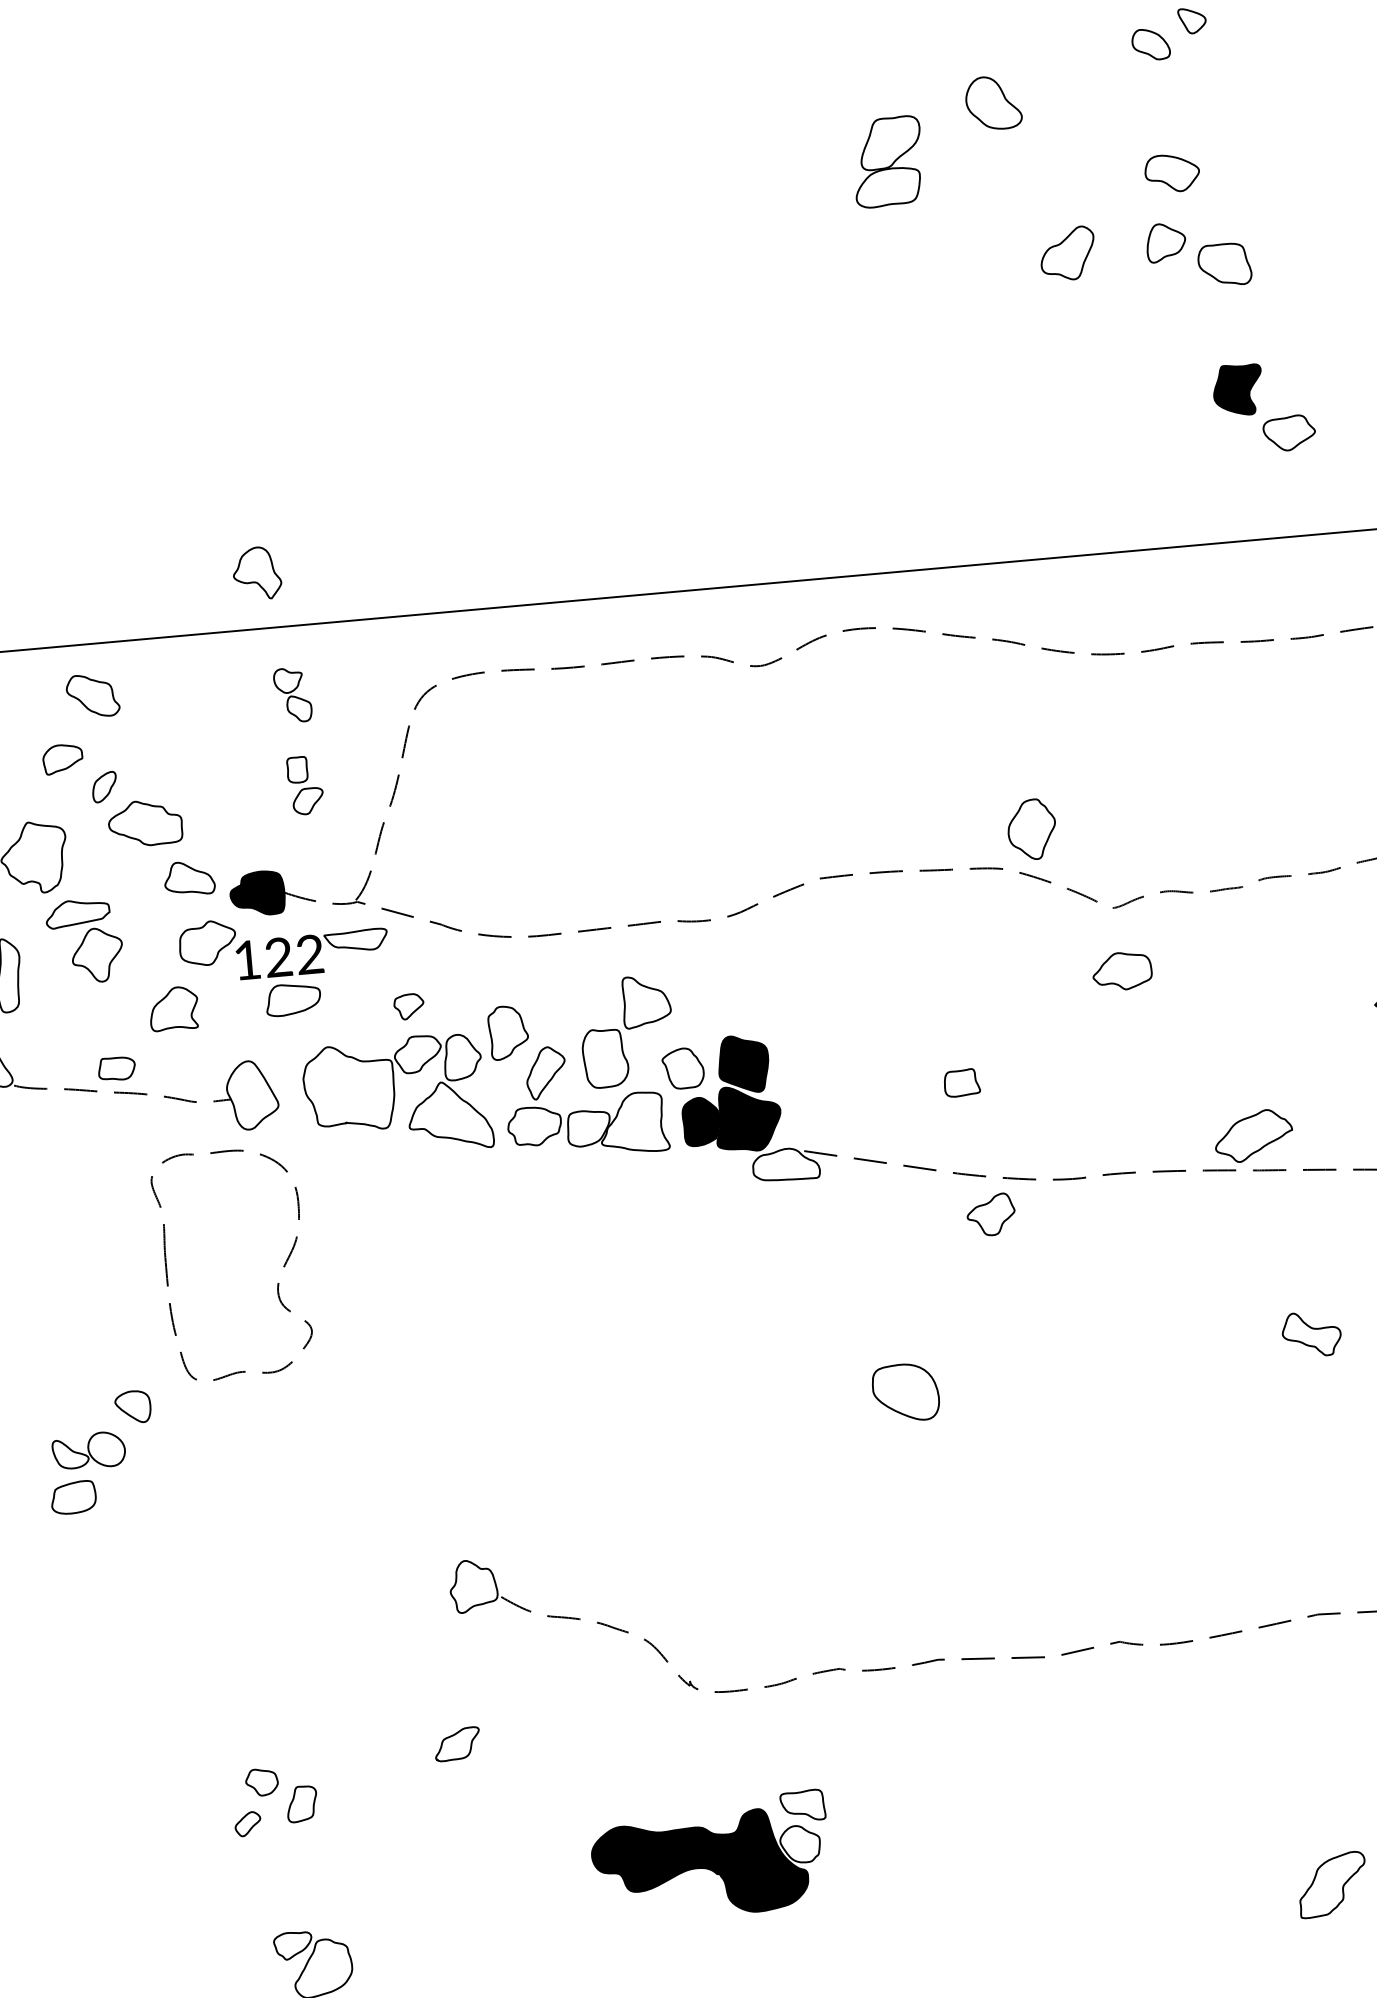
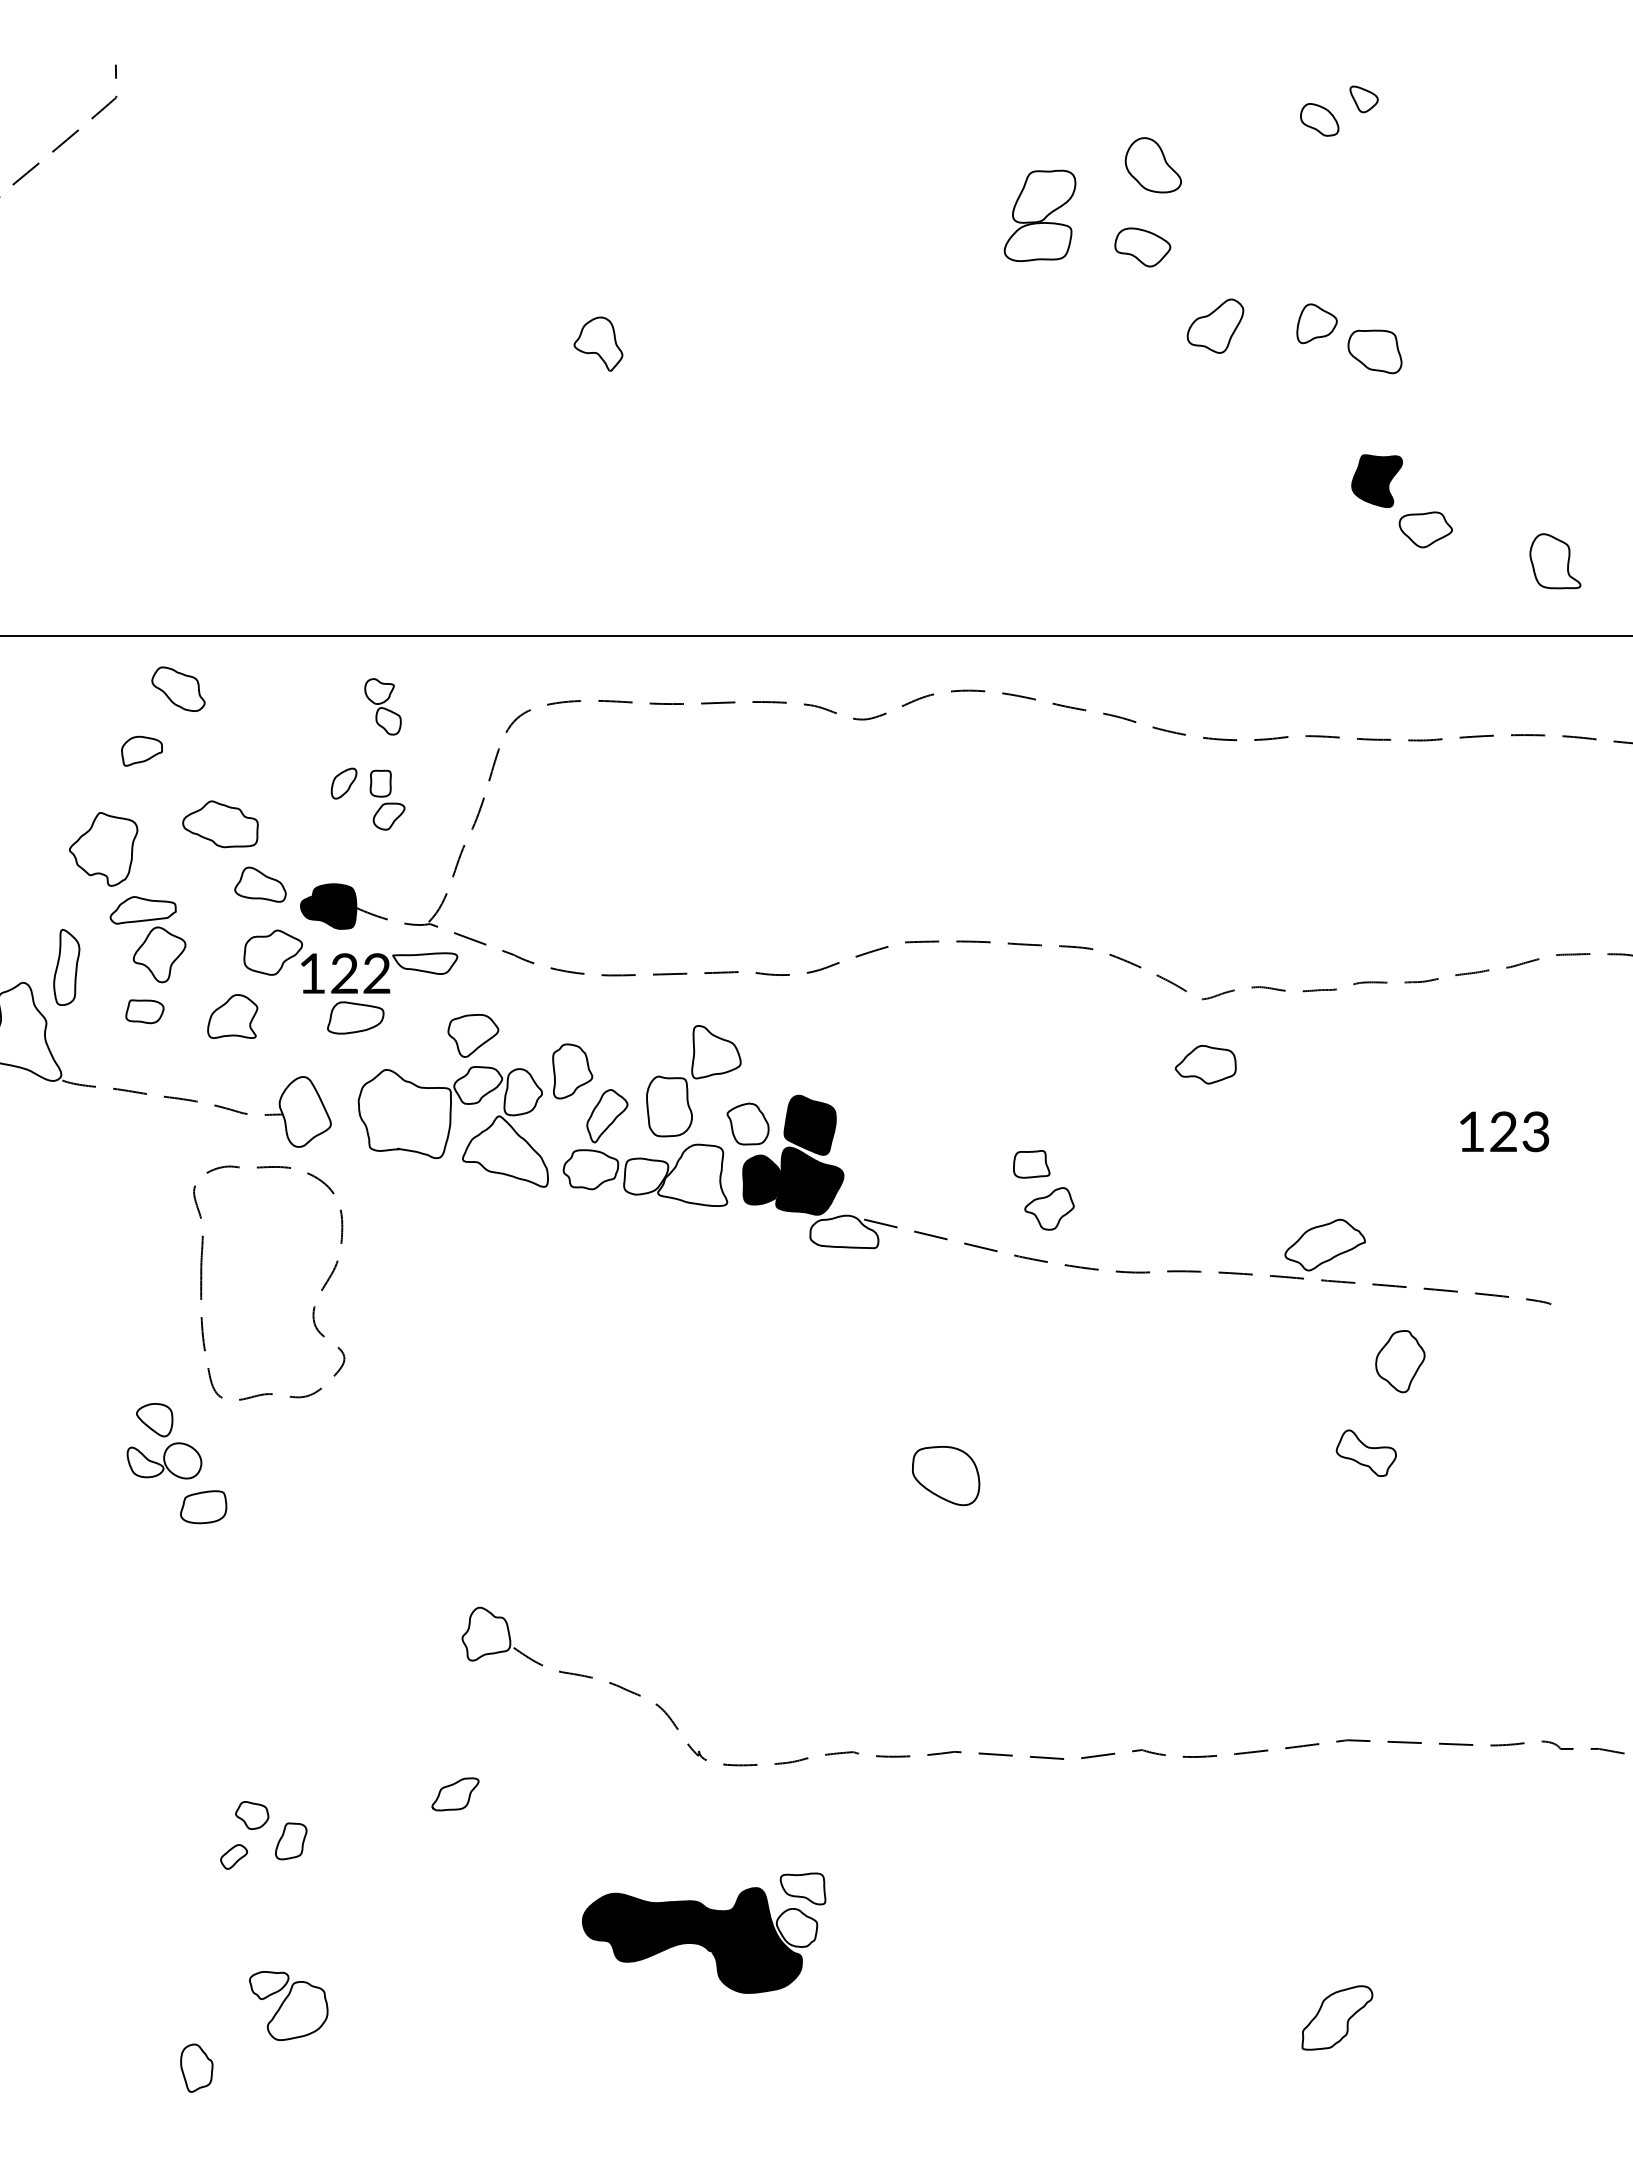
part: (1172, 173) -> (1142, 247), moved
part: (257, 572) -> (598, 343), moved
part: (104, 787) -> (343, 783), moved
part: (1032, 829) -> (1400, 1361), moved
part: (409, 1006) -> (473, 1035), size x1.67
part: (116, 1068) -> (144, 1011), moved
part: (991, 1214) -> (1049, 1208), moved
part: (88, 1450) -> (164, 1460), moved
part: (73, 1497) -> (203, 1507), moved

